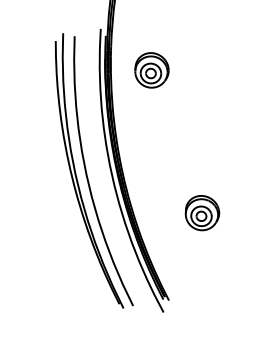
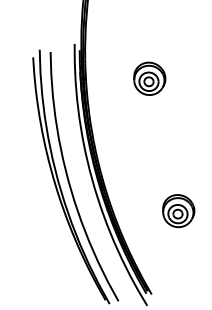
part: (151, 70) -> (149, 78), moved

